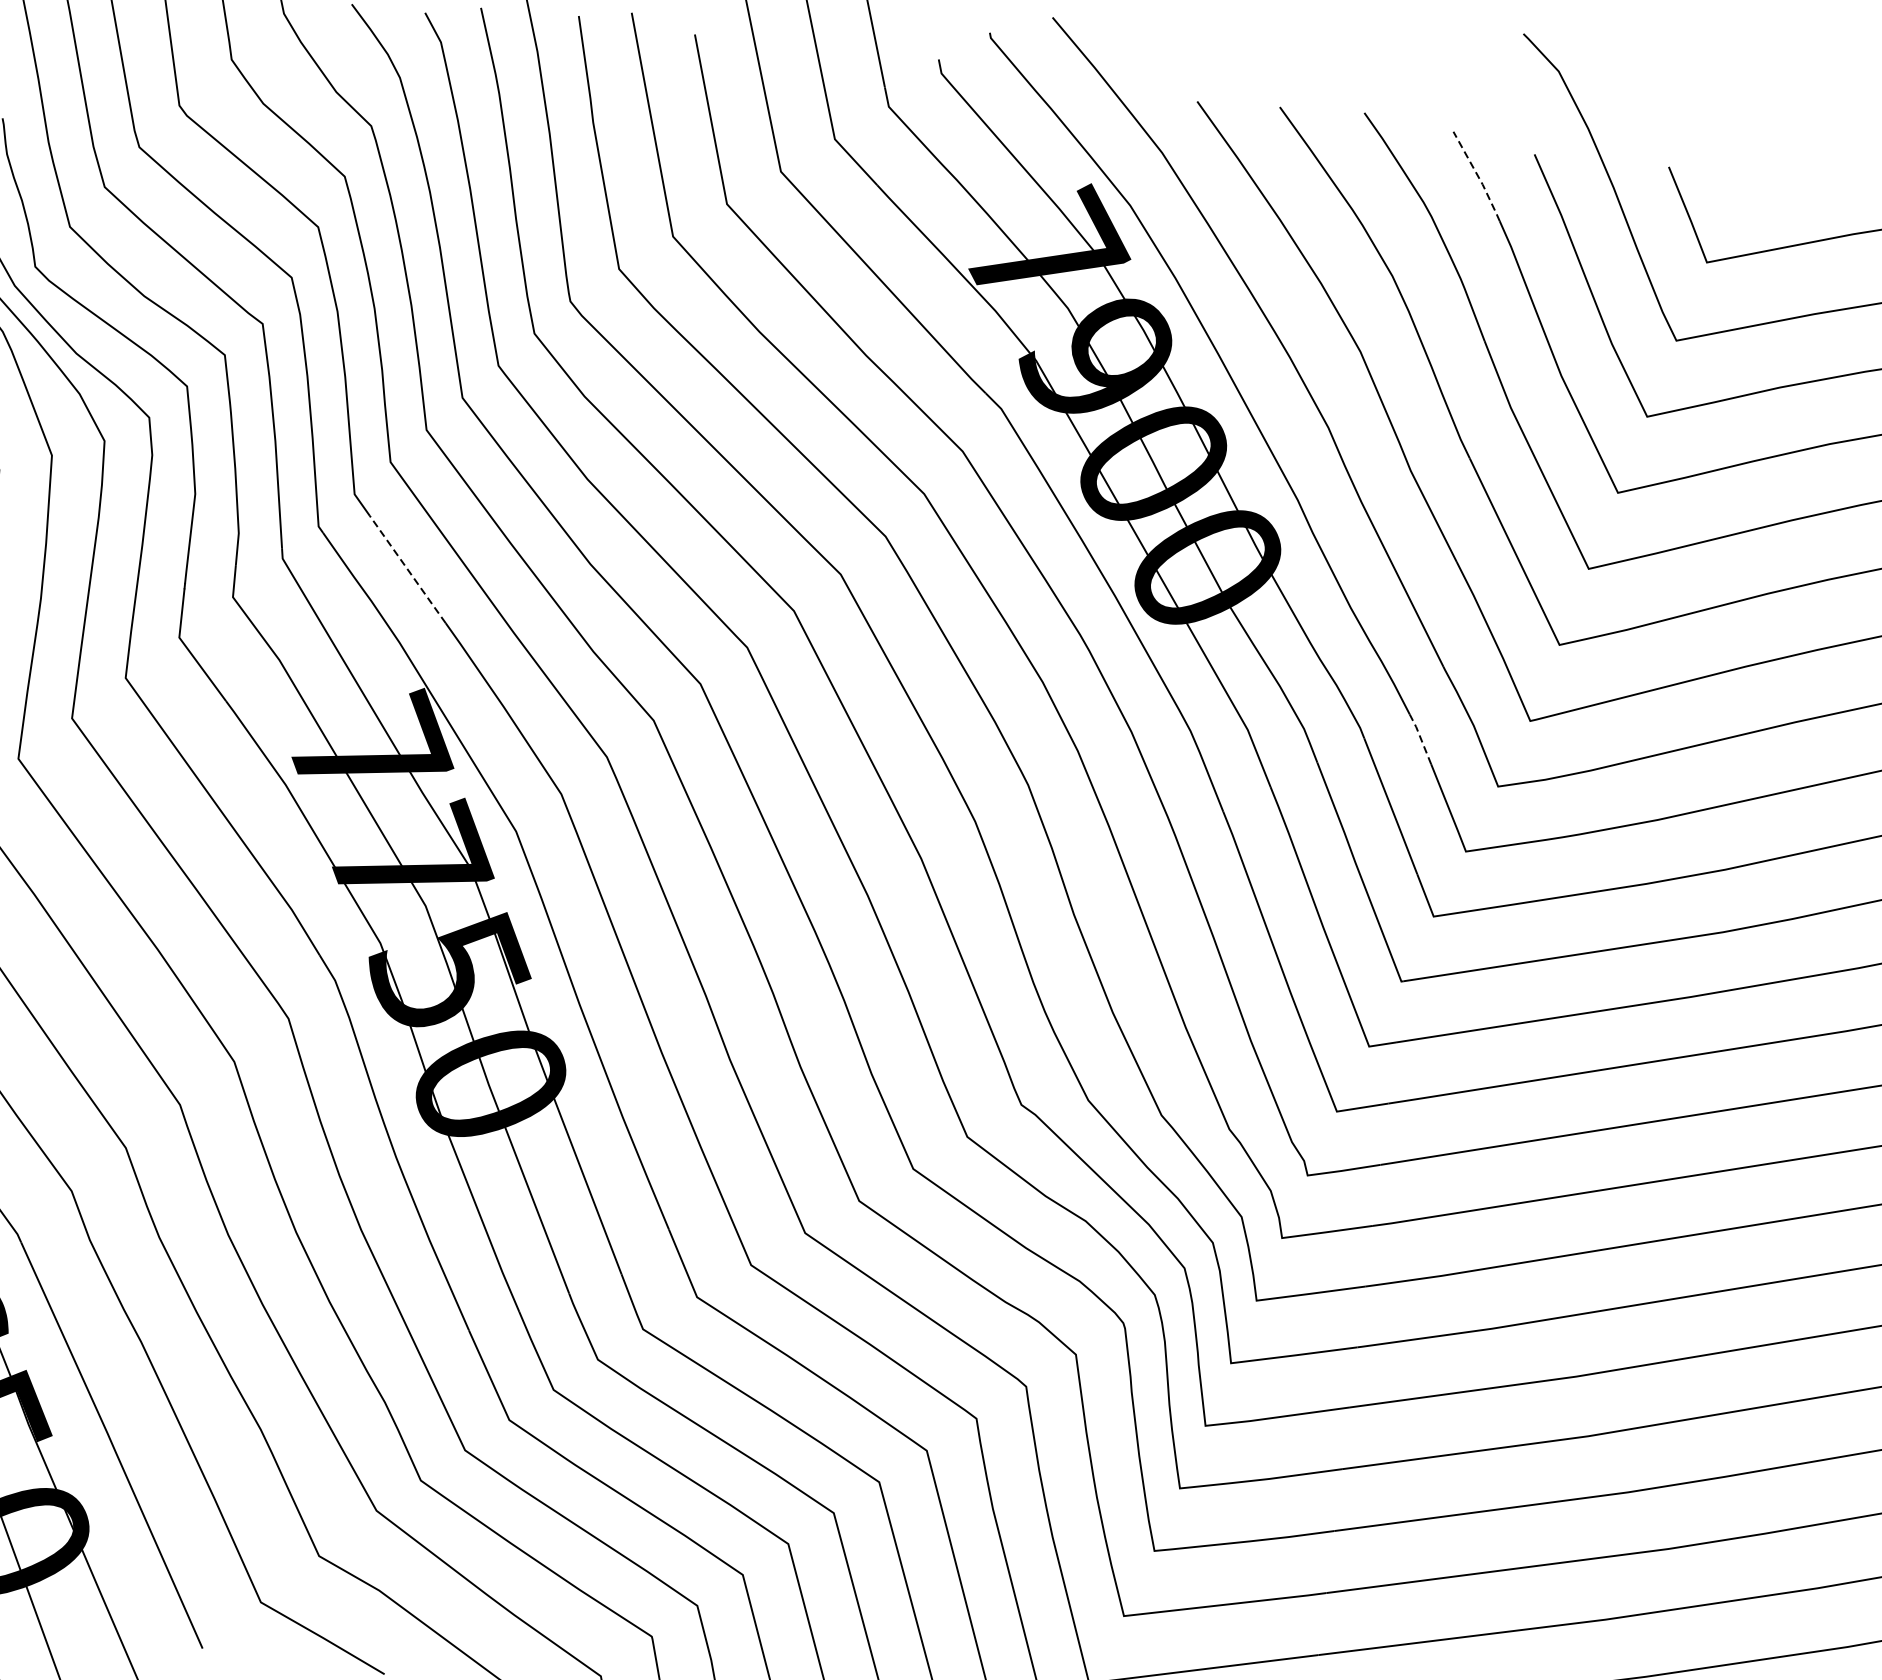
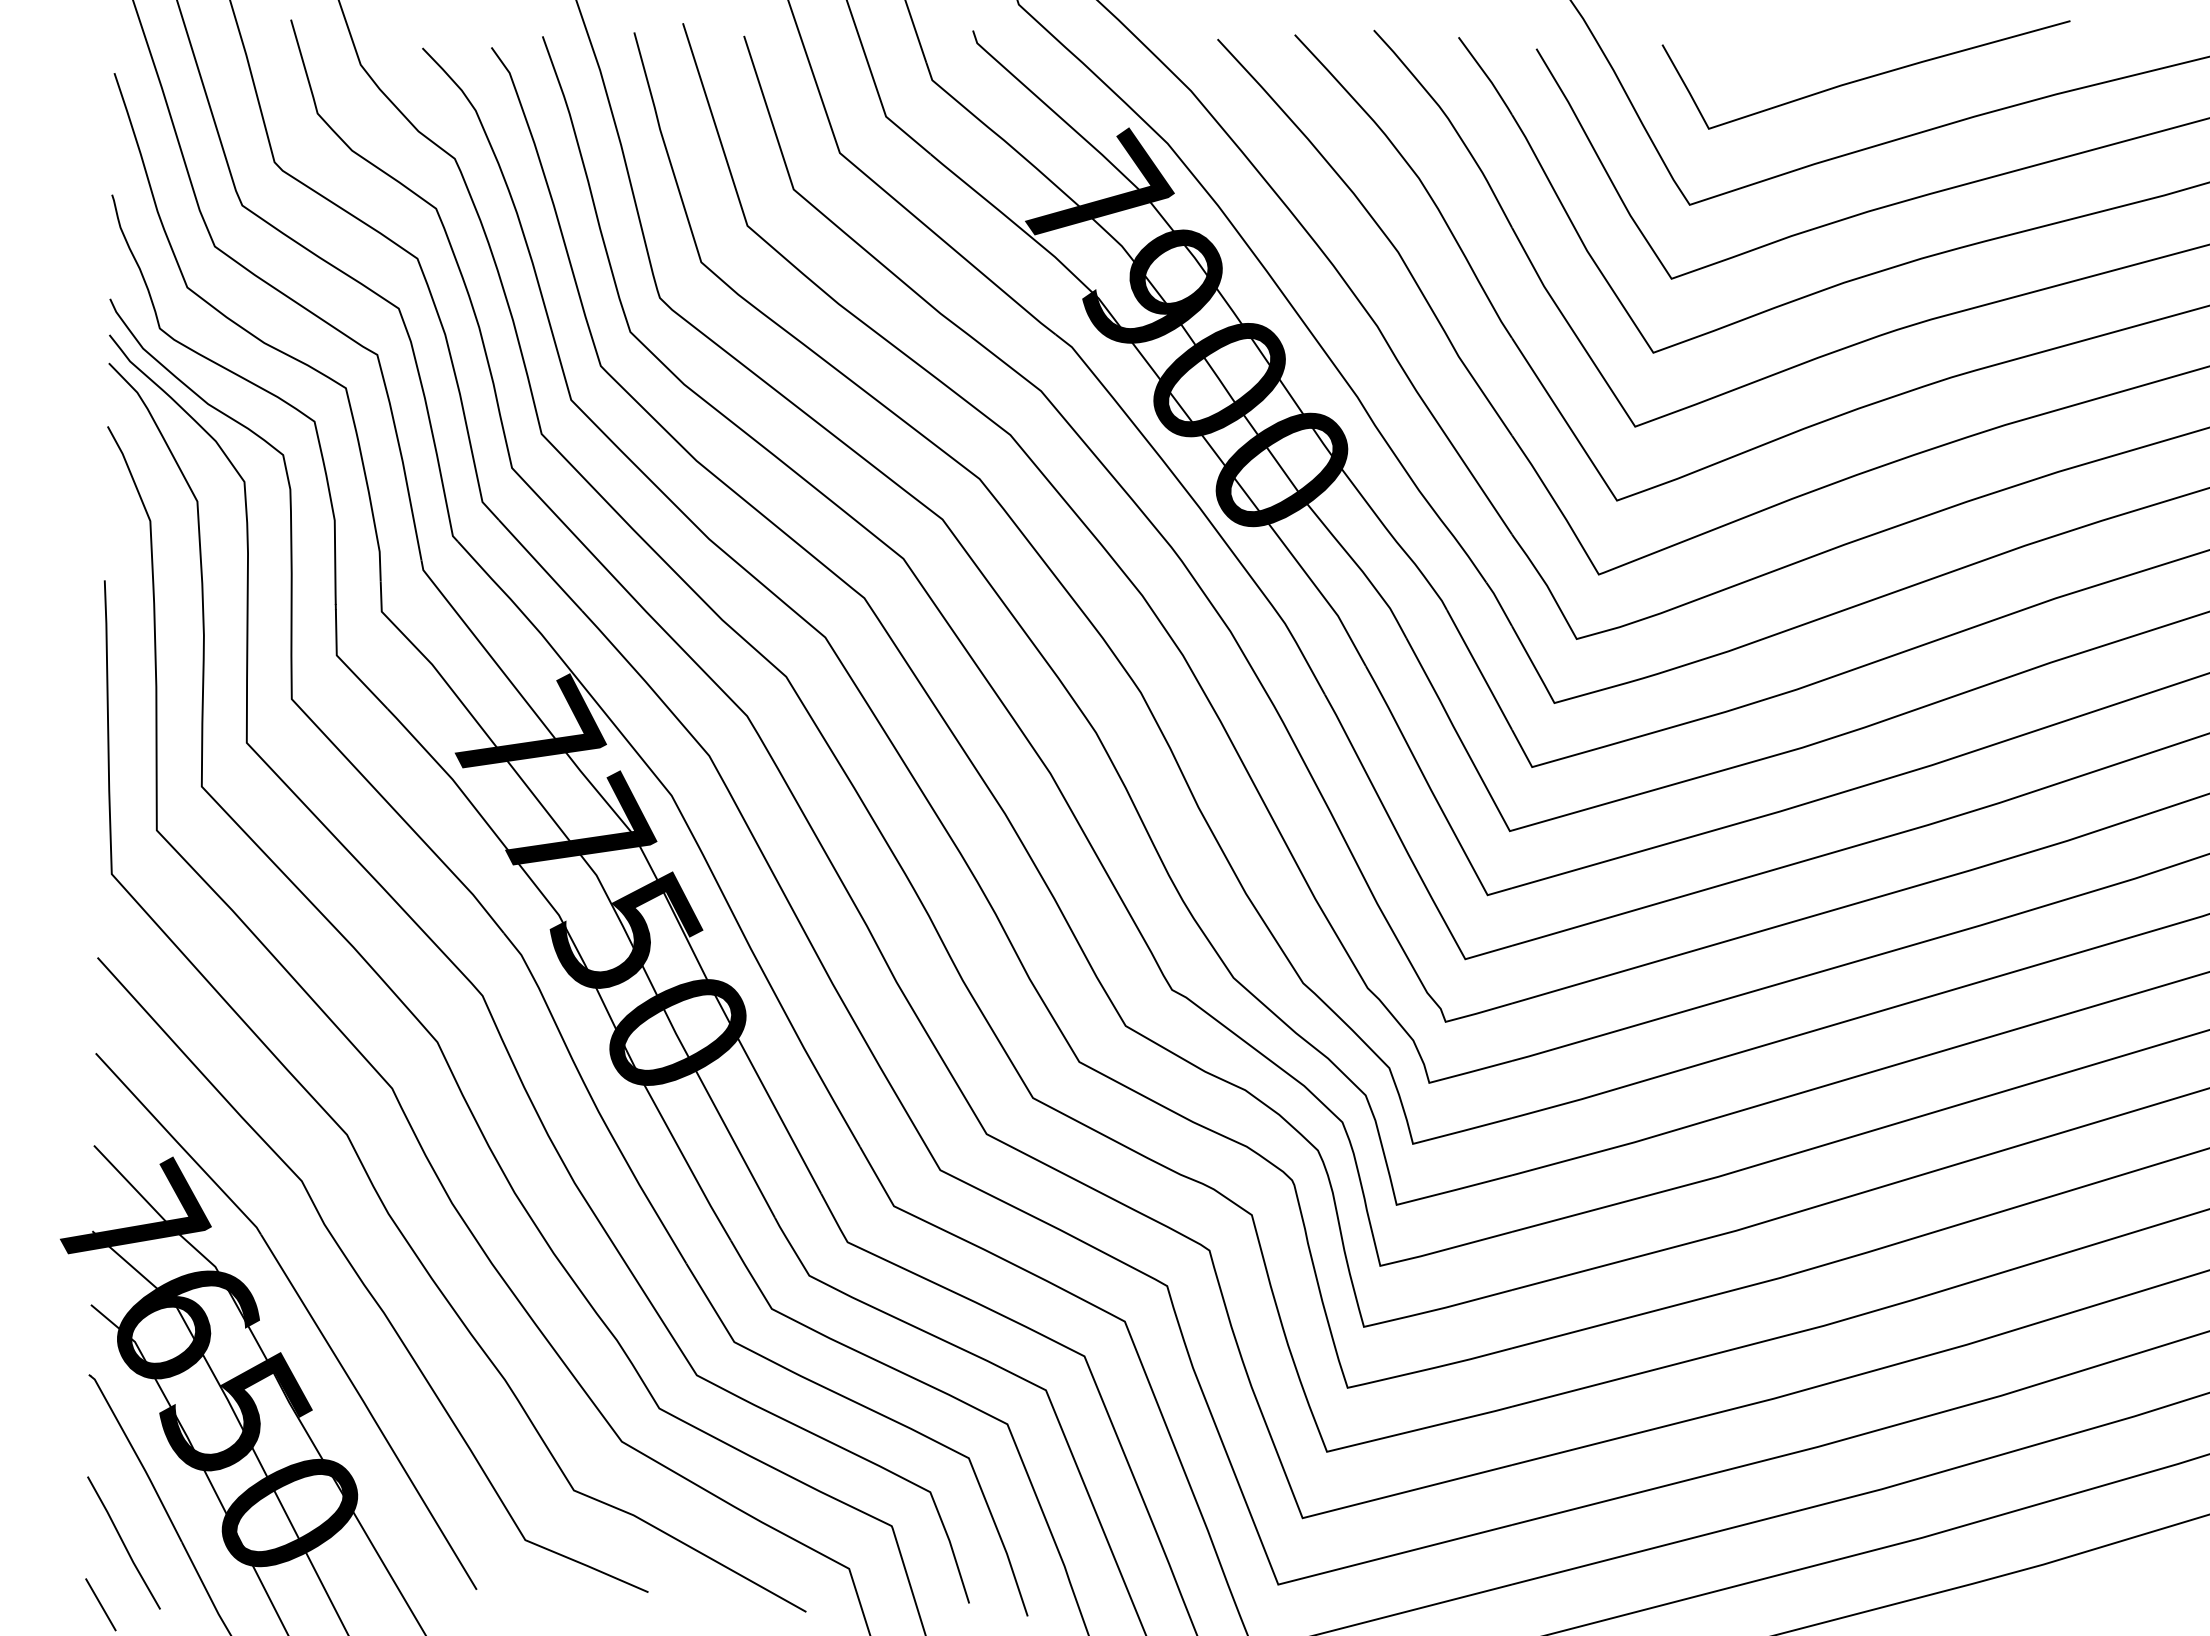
line: (1477, 176) -> (1486, 75), dashed -> solid
line: (407, 569) -> (540, 565), dashed -> solid
line: (1421, 737) -> (1499, 602), dashed -> solid

